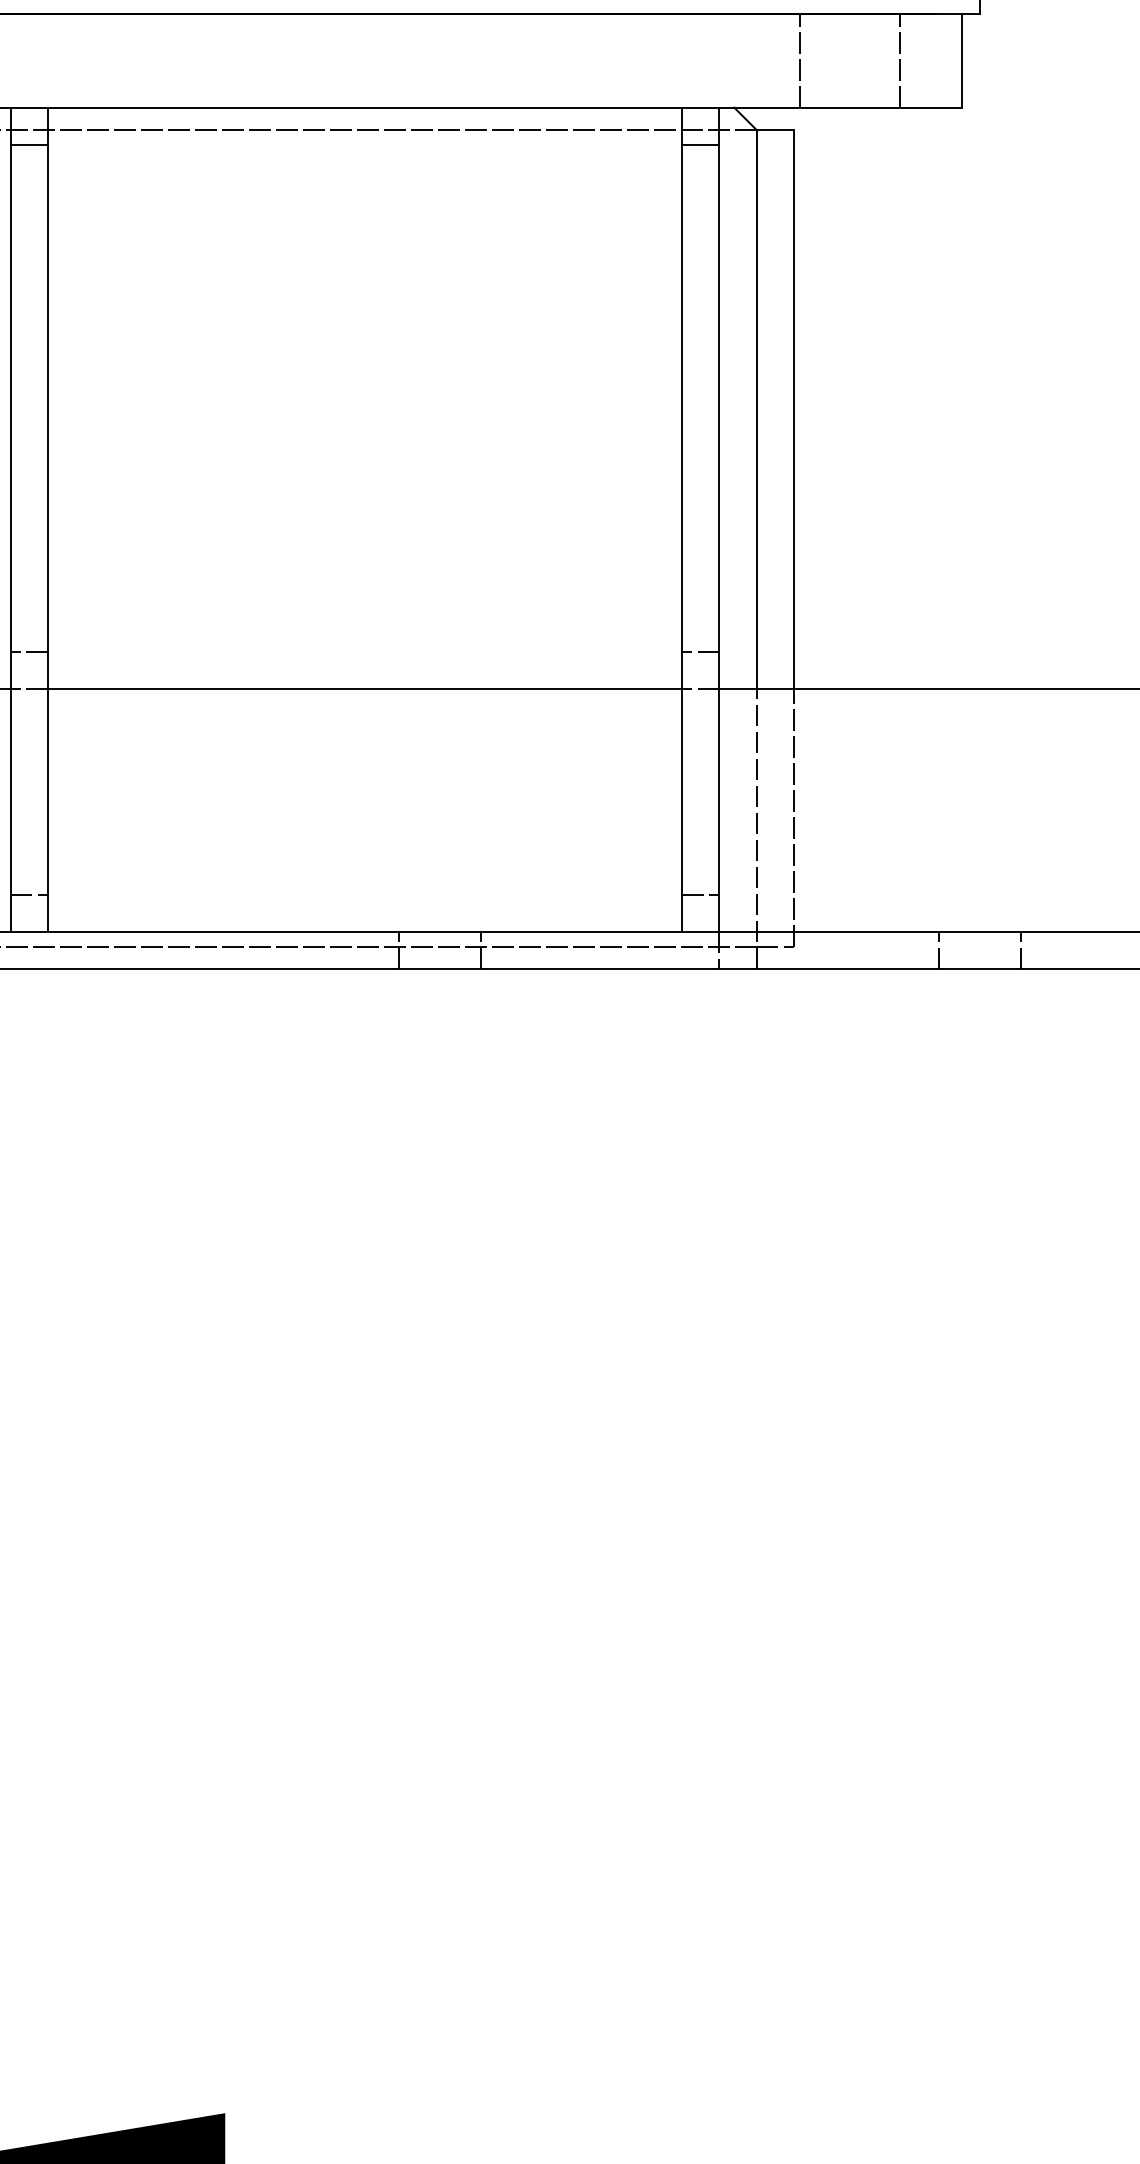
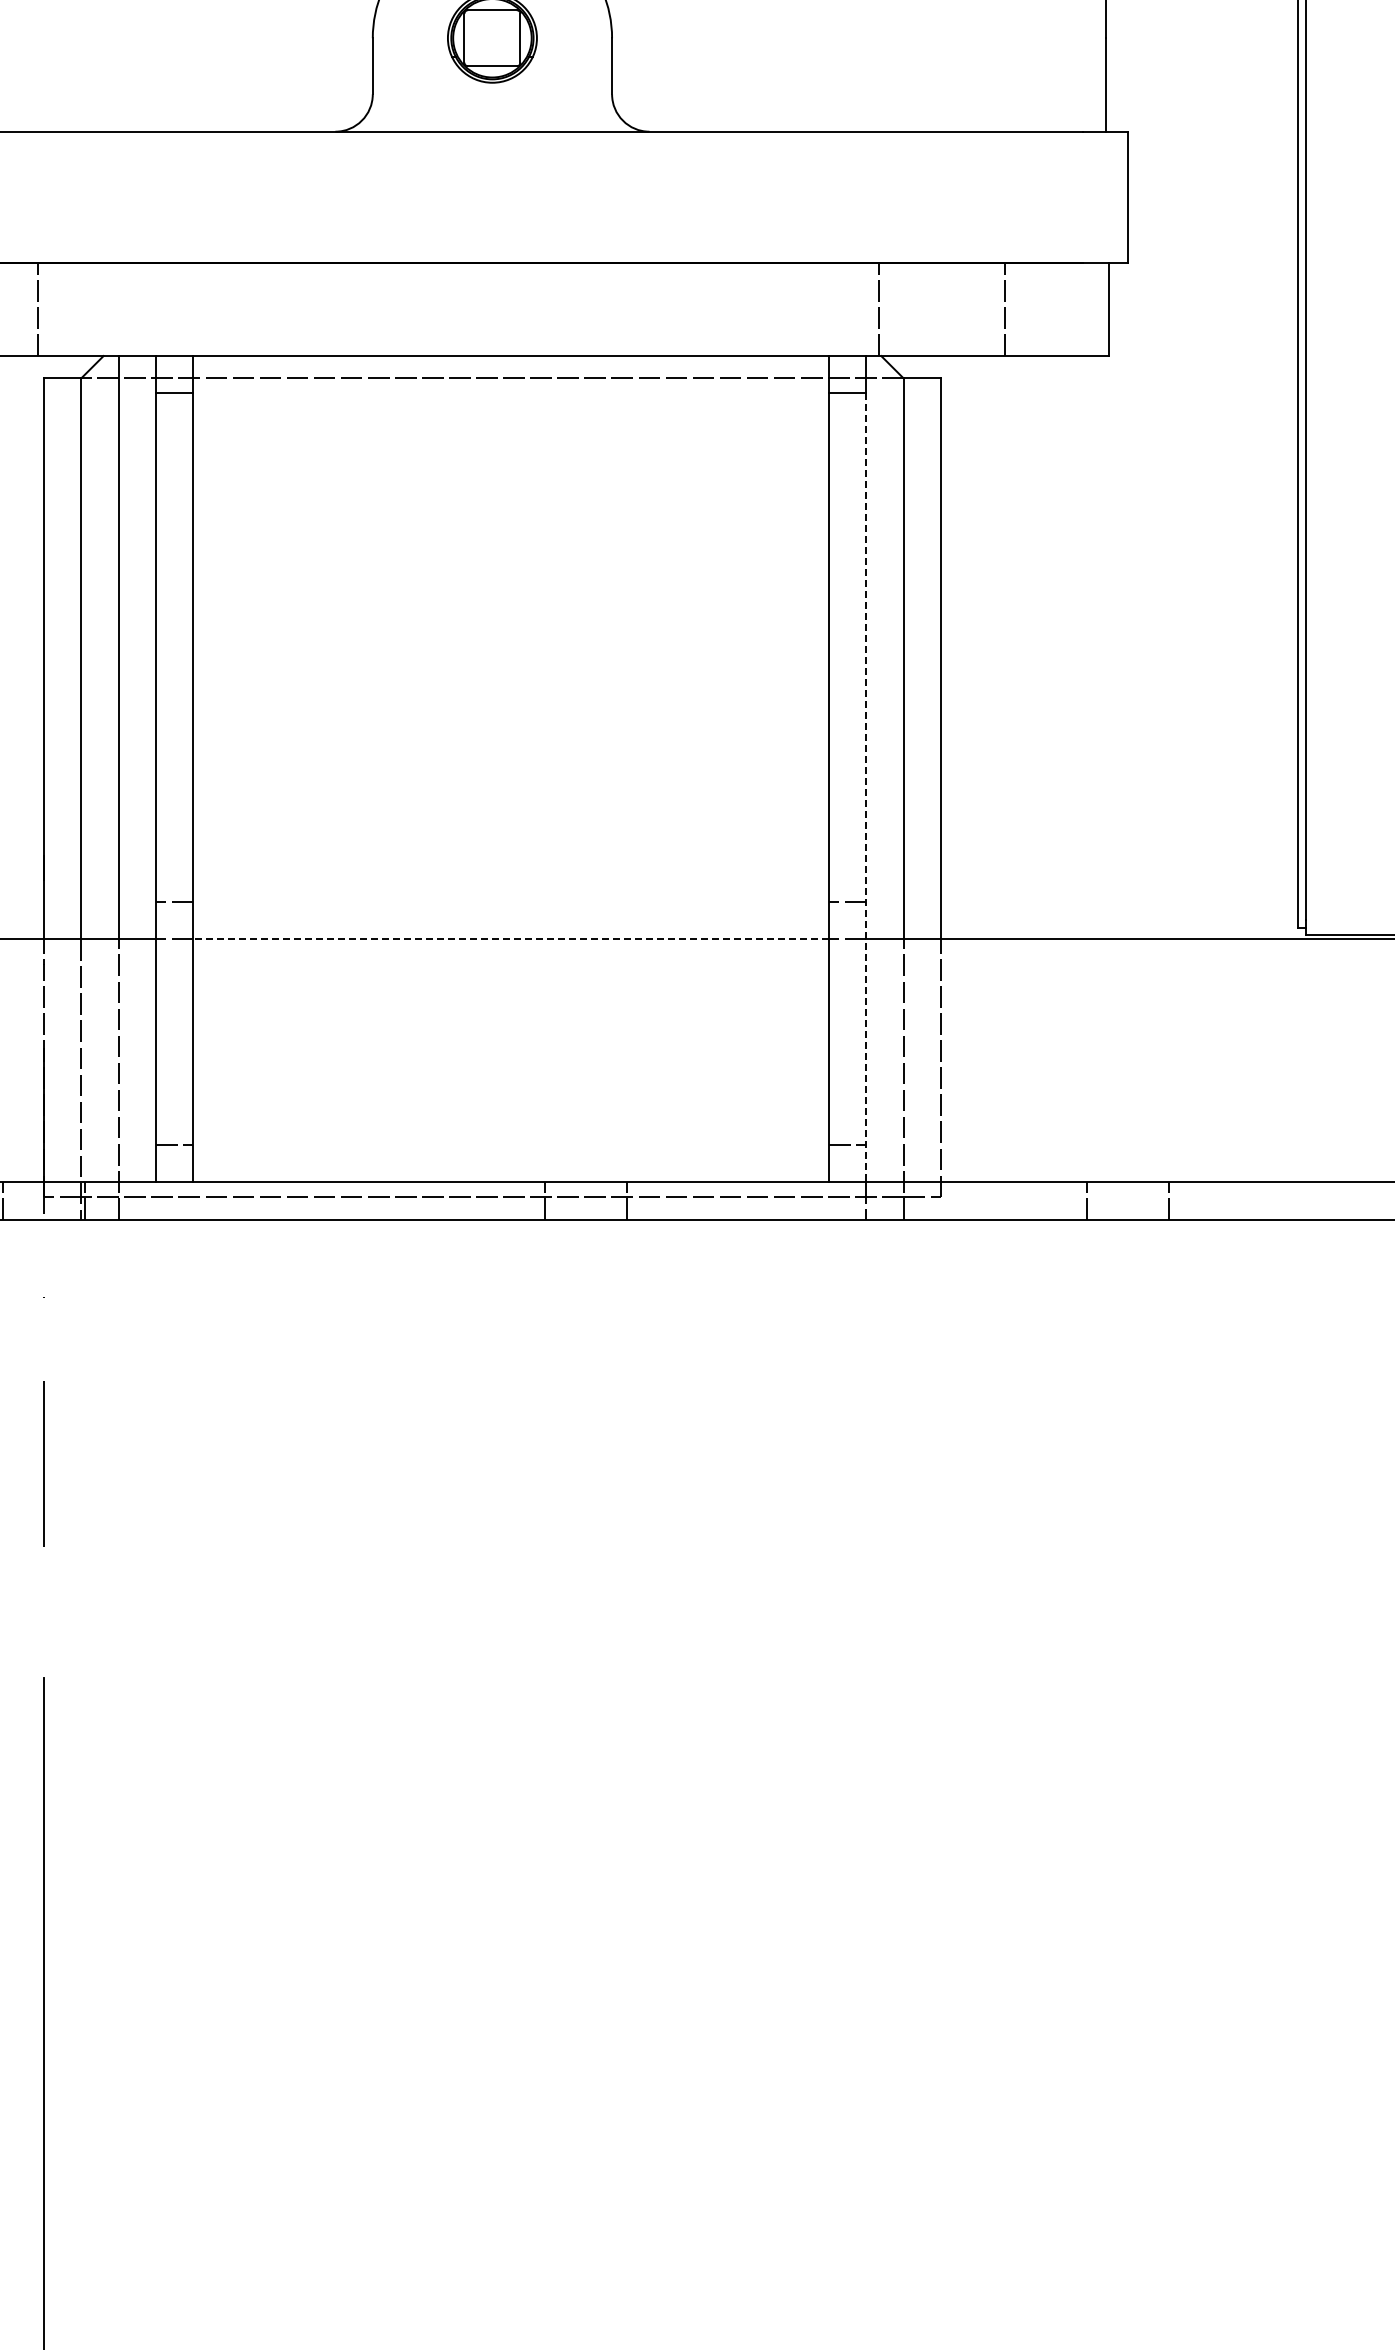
line: (799, 61) -> (878, 309), moved
line: (900, 61) -> (1004, 309), moved
line: (719, 539) -> (866, 788), solid -> dashed
line: (365, 689) -> (511, 939), solid -> dashed

